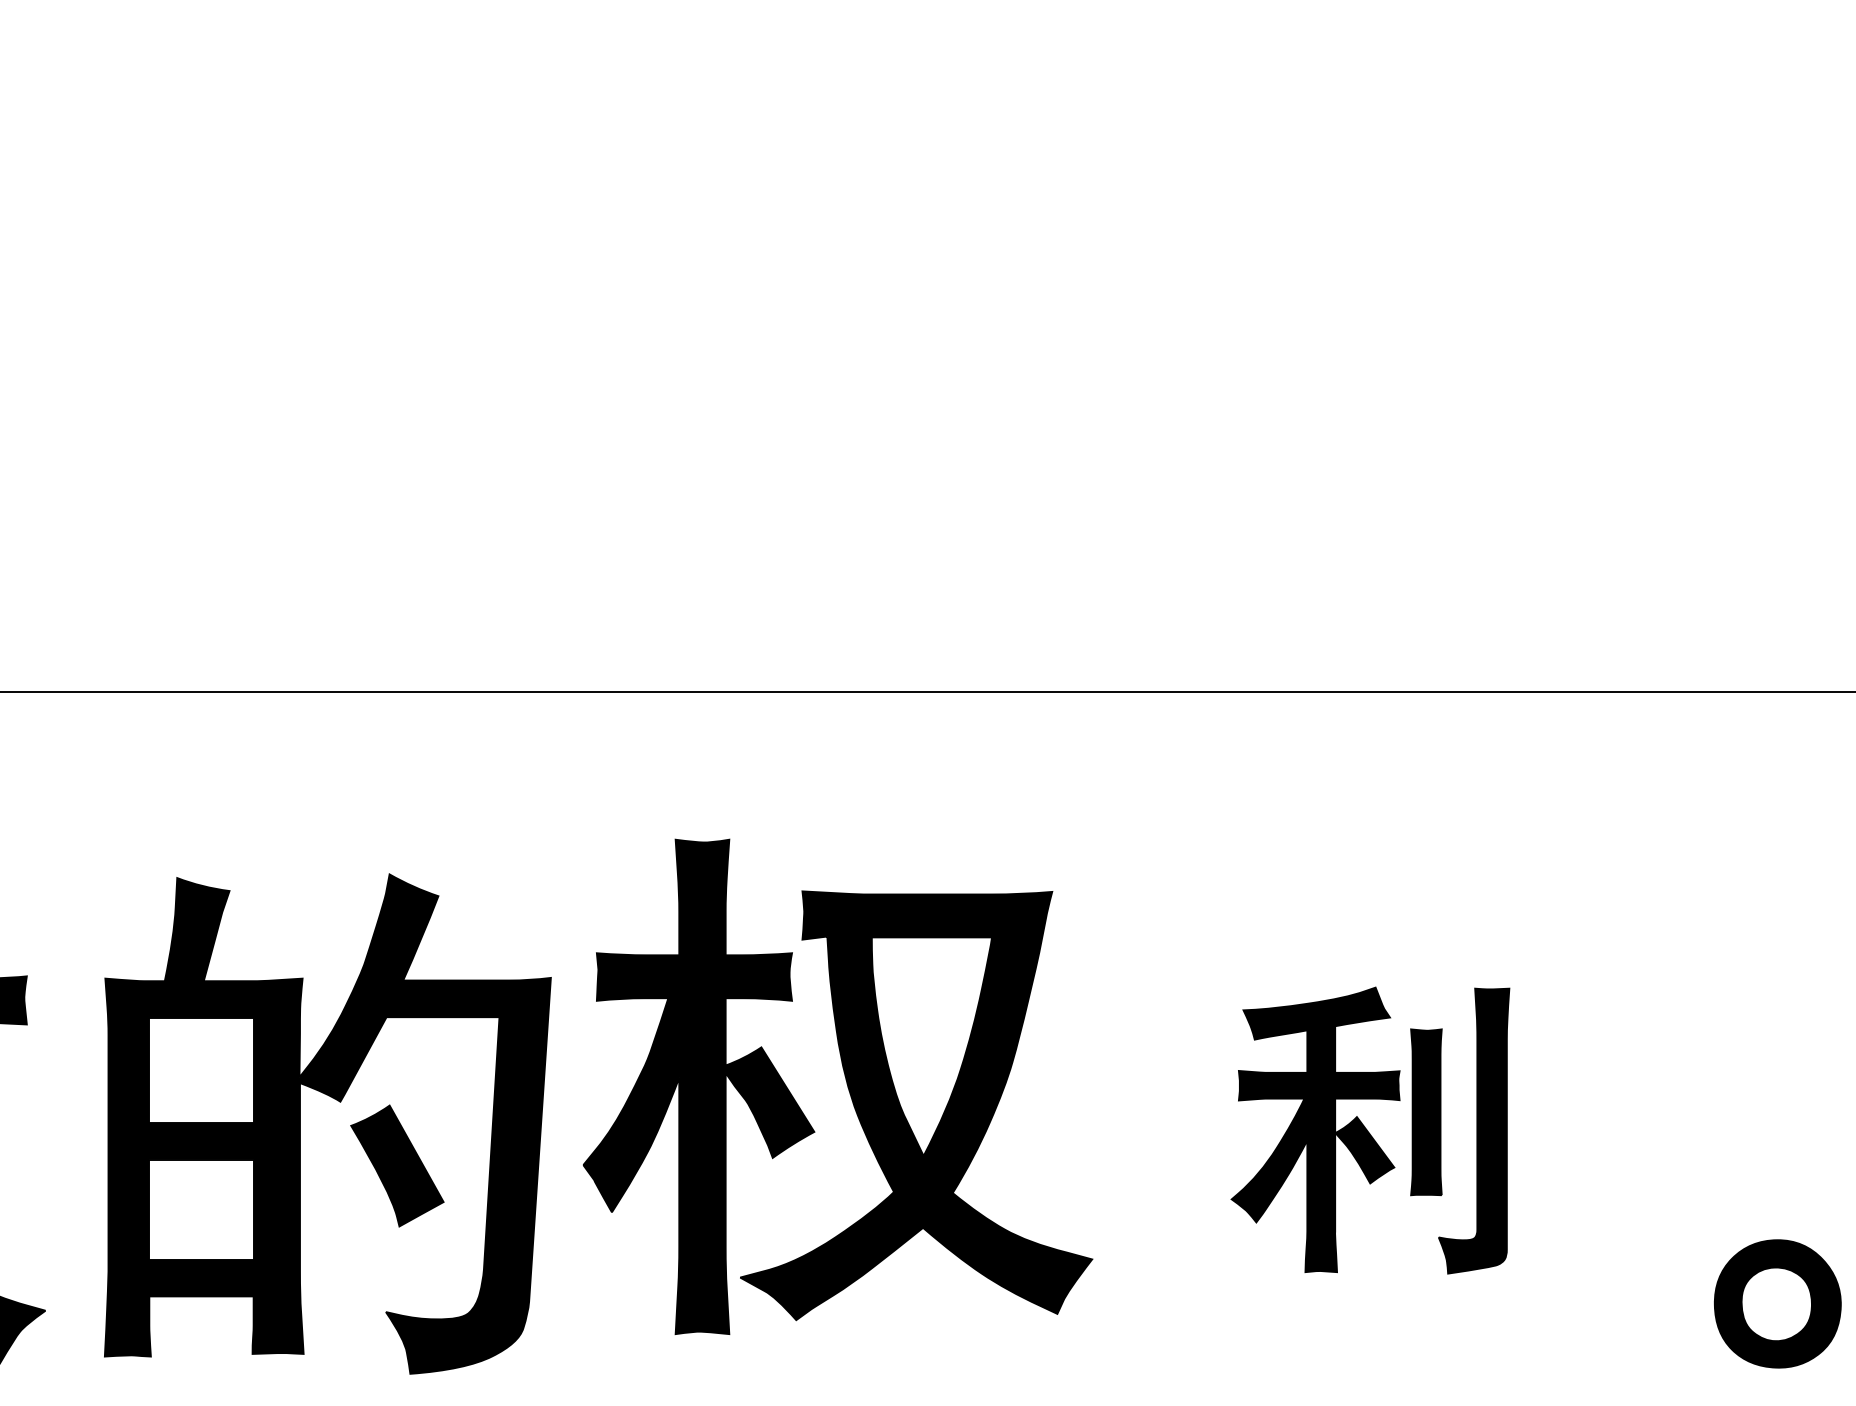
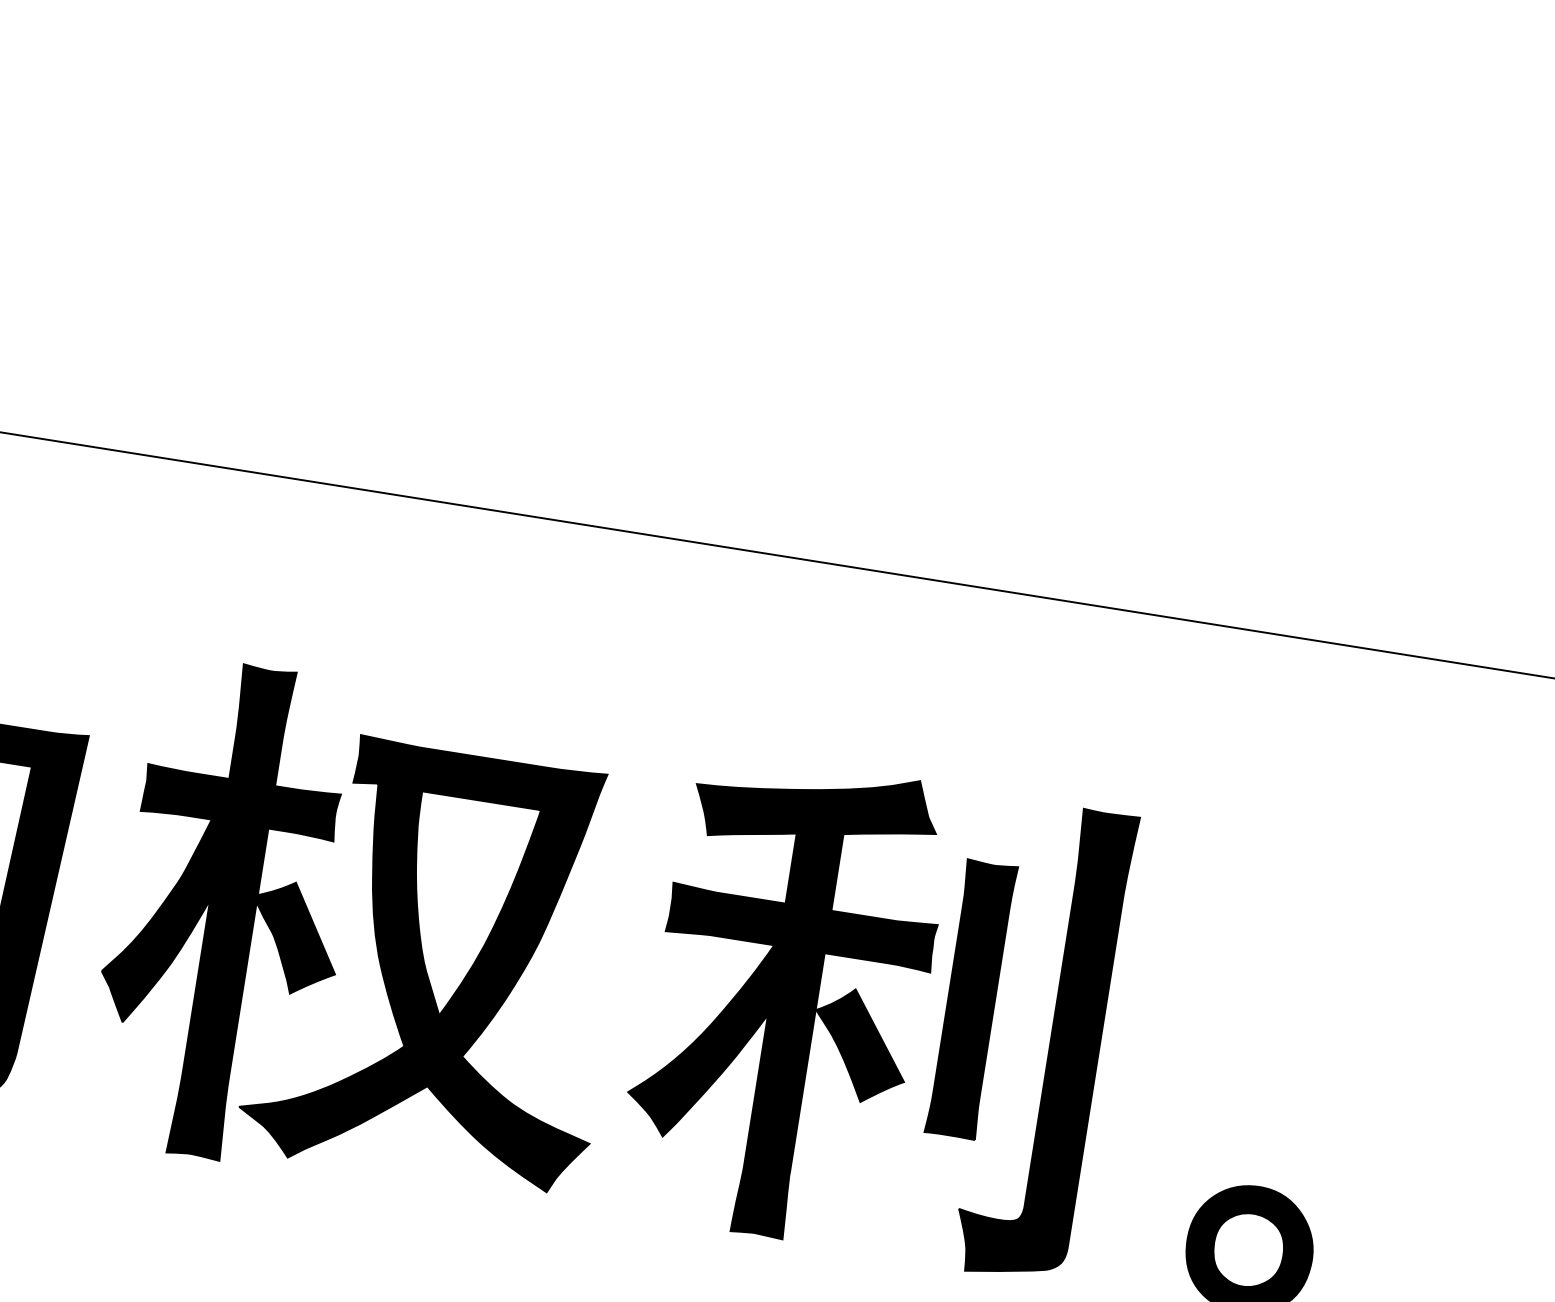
part: (846, 1084) -> (374, 932), moved
part: (1370, 1130) -> (874, 1014), size x1.67

